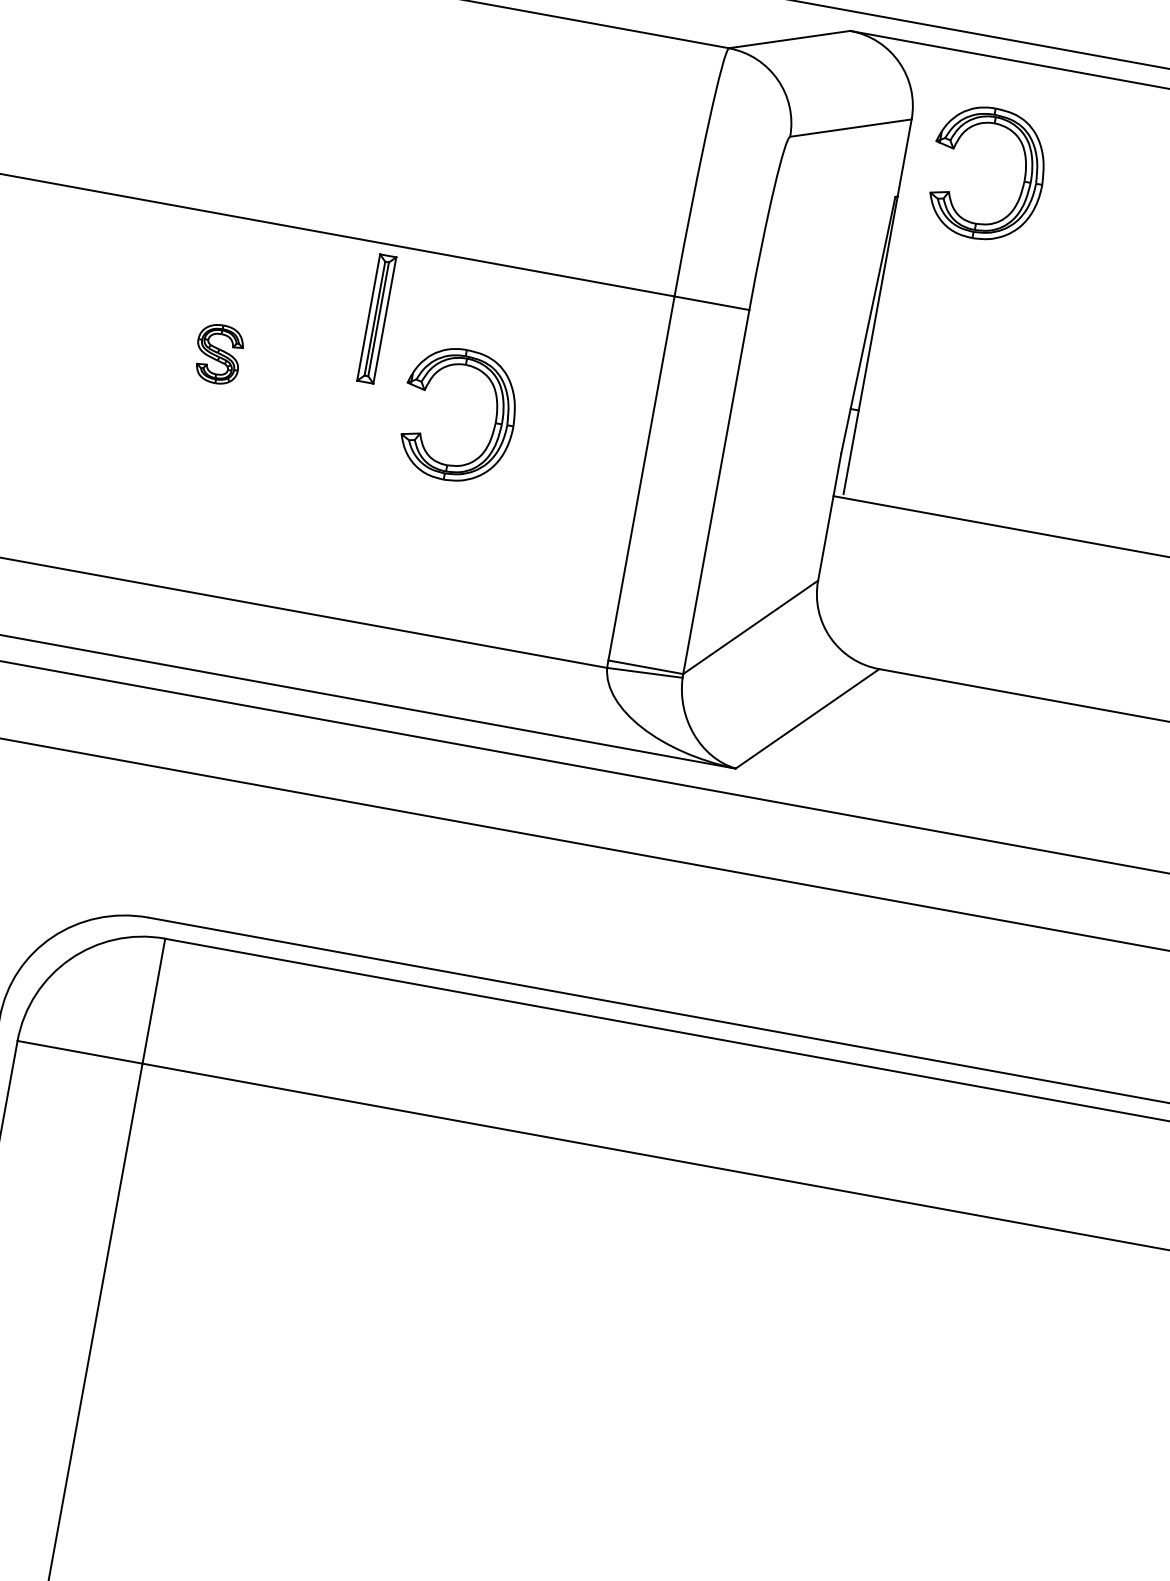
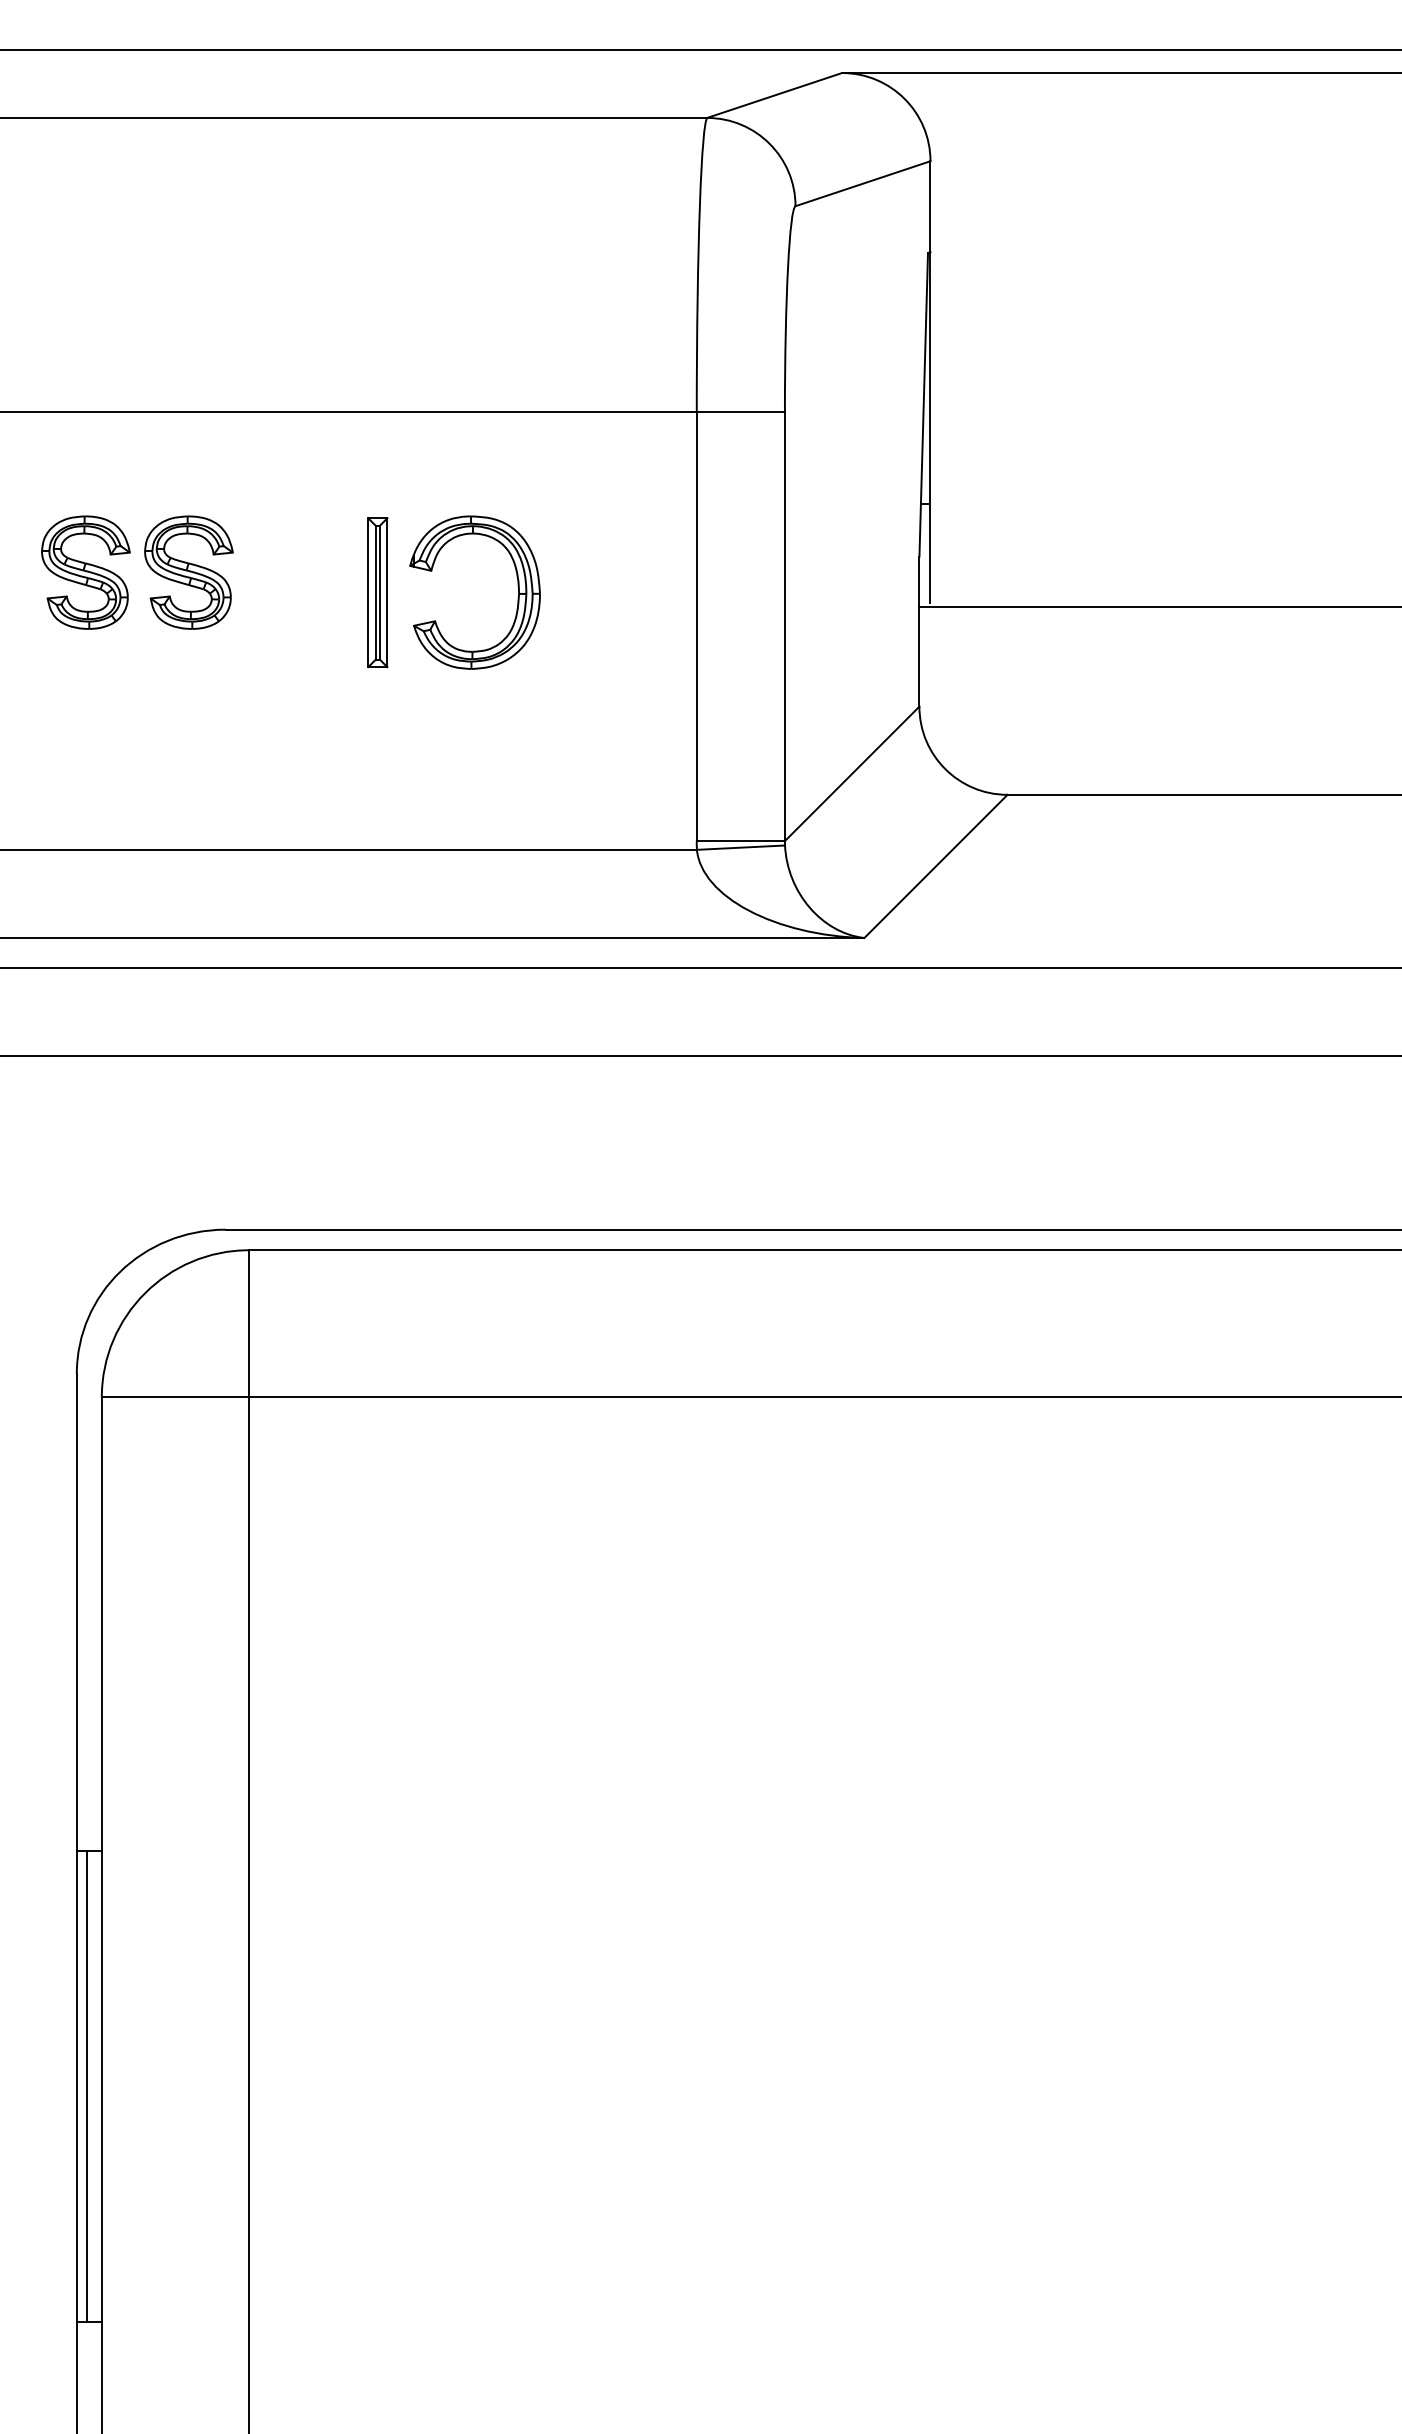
part: (1022, 184) -> (1070, 212), removed
part: (376, 318) -> (377, 592), moved
part: (130, 338) -> (85, 572), added
part: (218, 354) -> (188, 572), size x1.67

